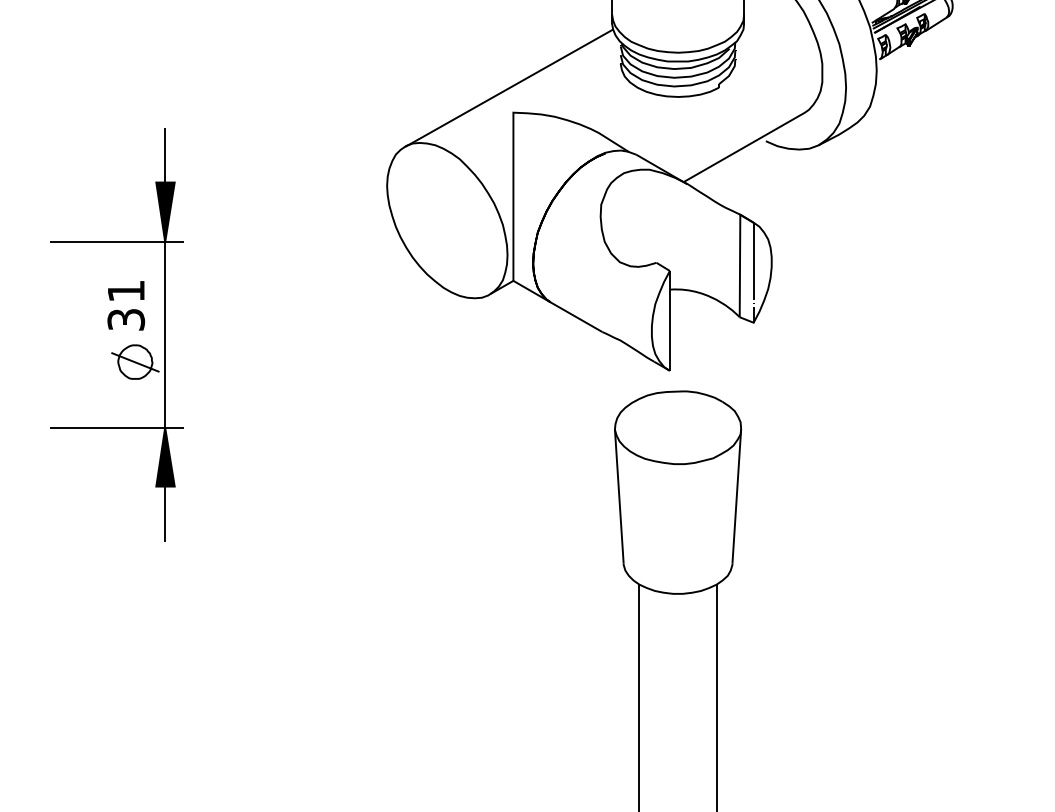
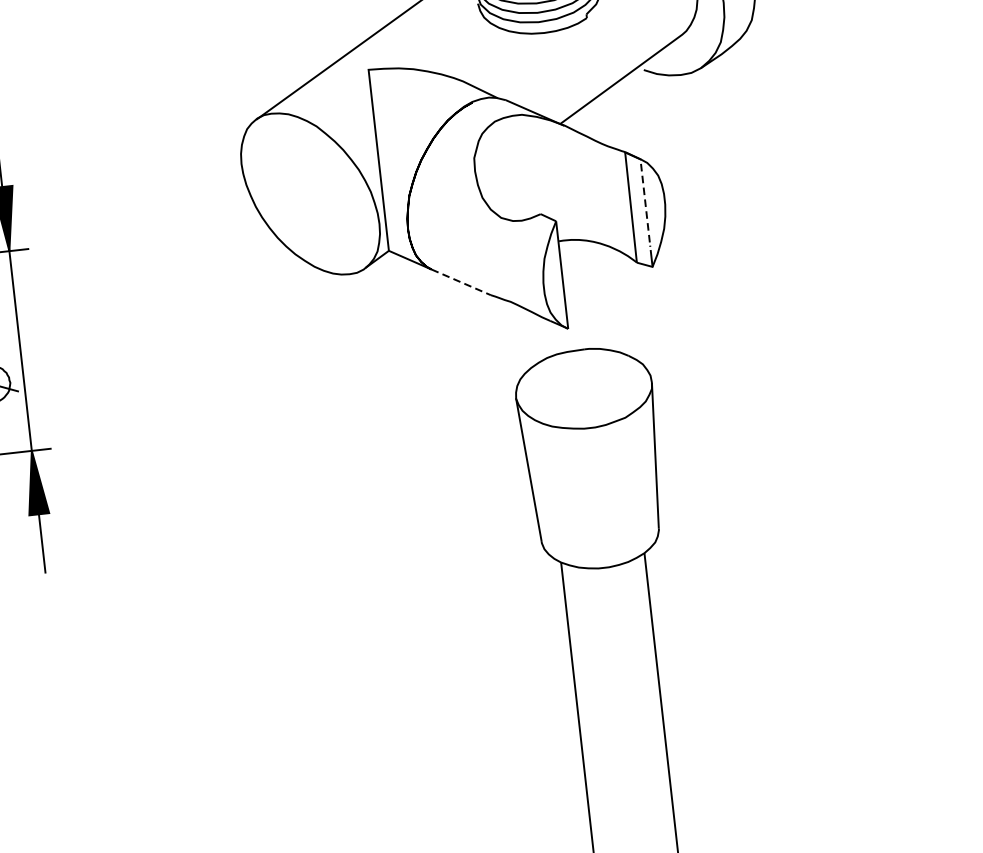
line: (753, 261) -> (644, 201), solid -> dashed
line: (576, 317) -> (461, 282), solid -> dashed

